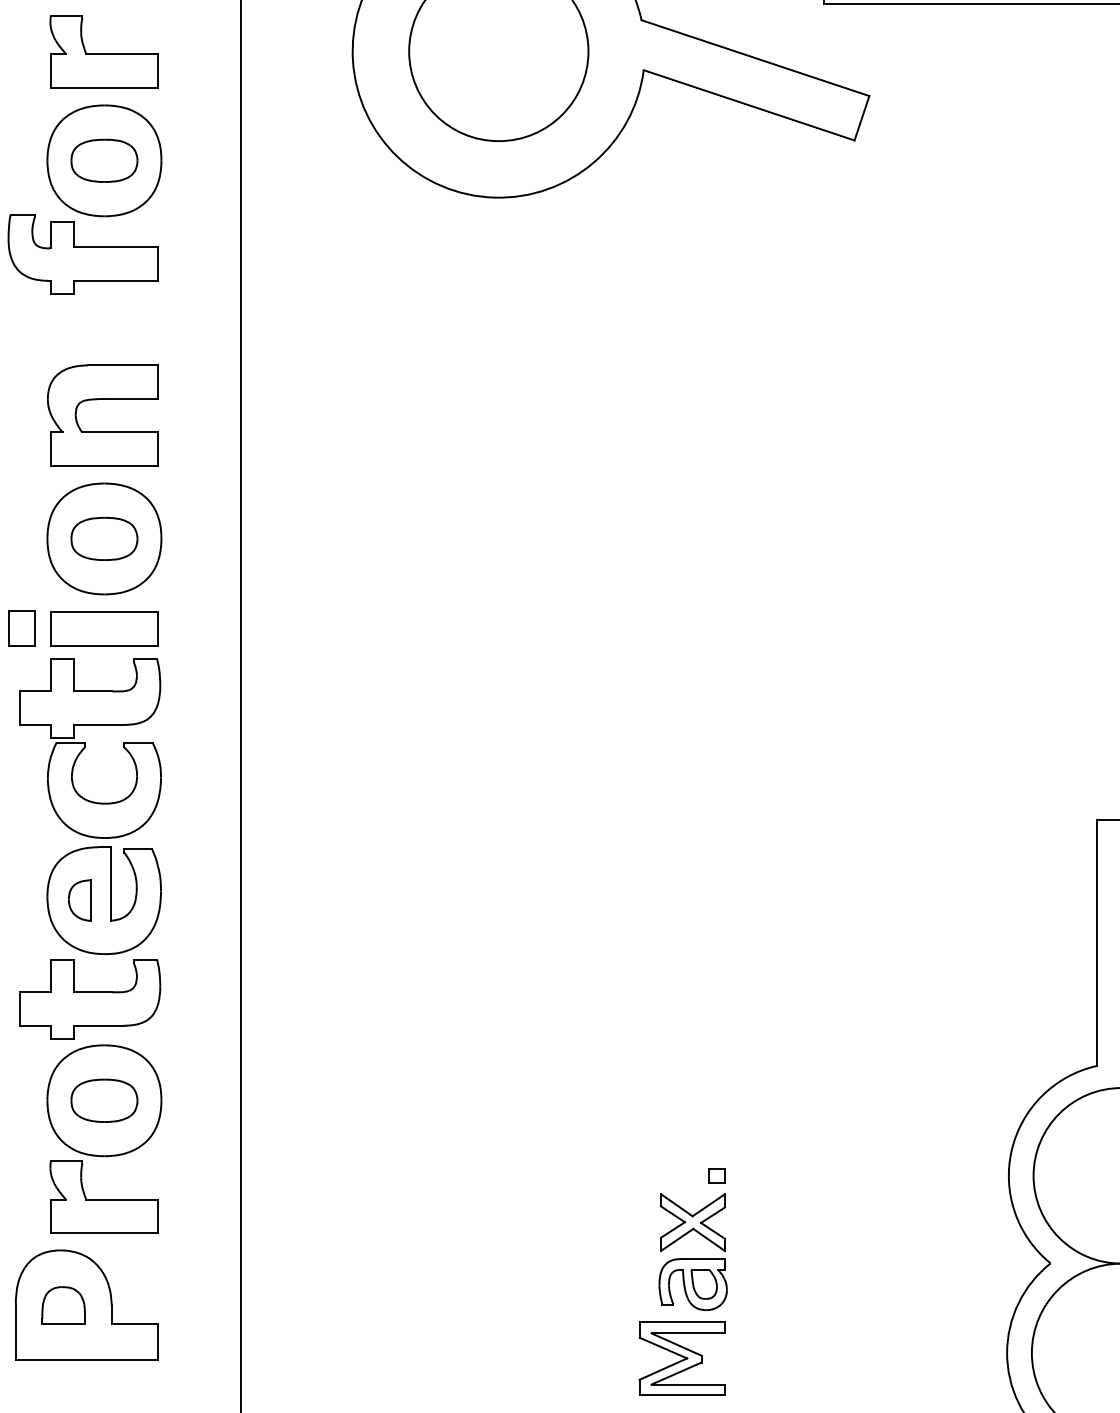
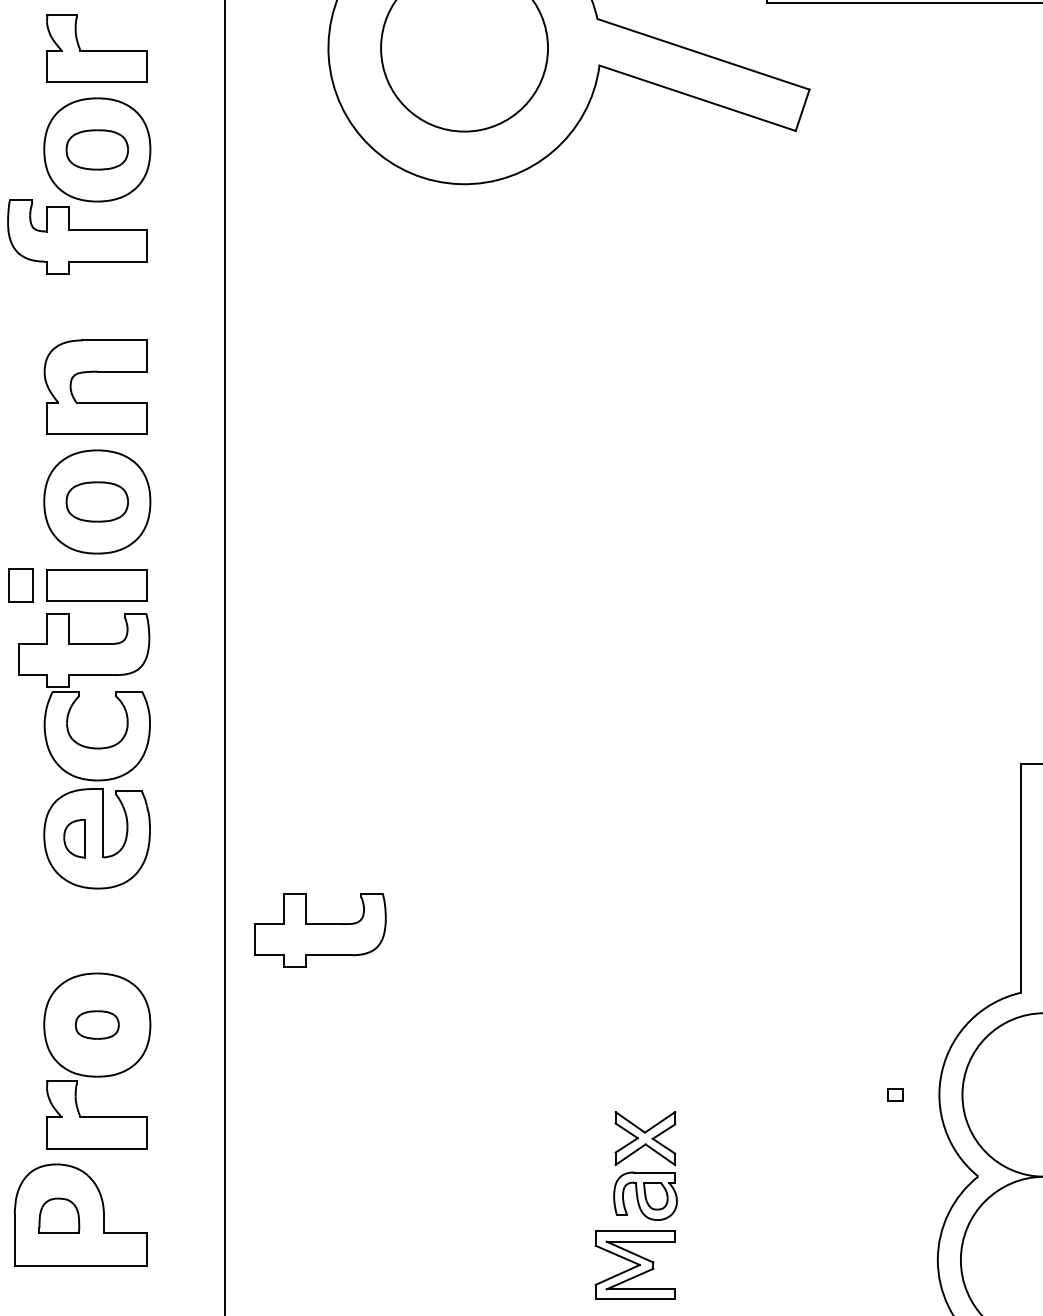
part: (90, 999) -> (320, 930), moved
part: (104, 1100) -> (97, 1024), size x0.7
part: (716, 1175) -> (895, 1094), moved

